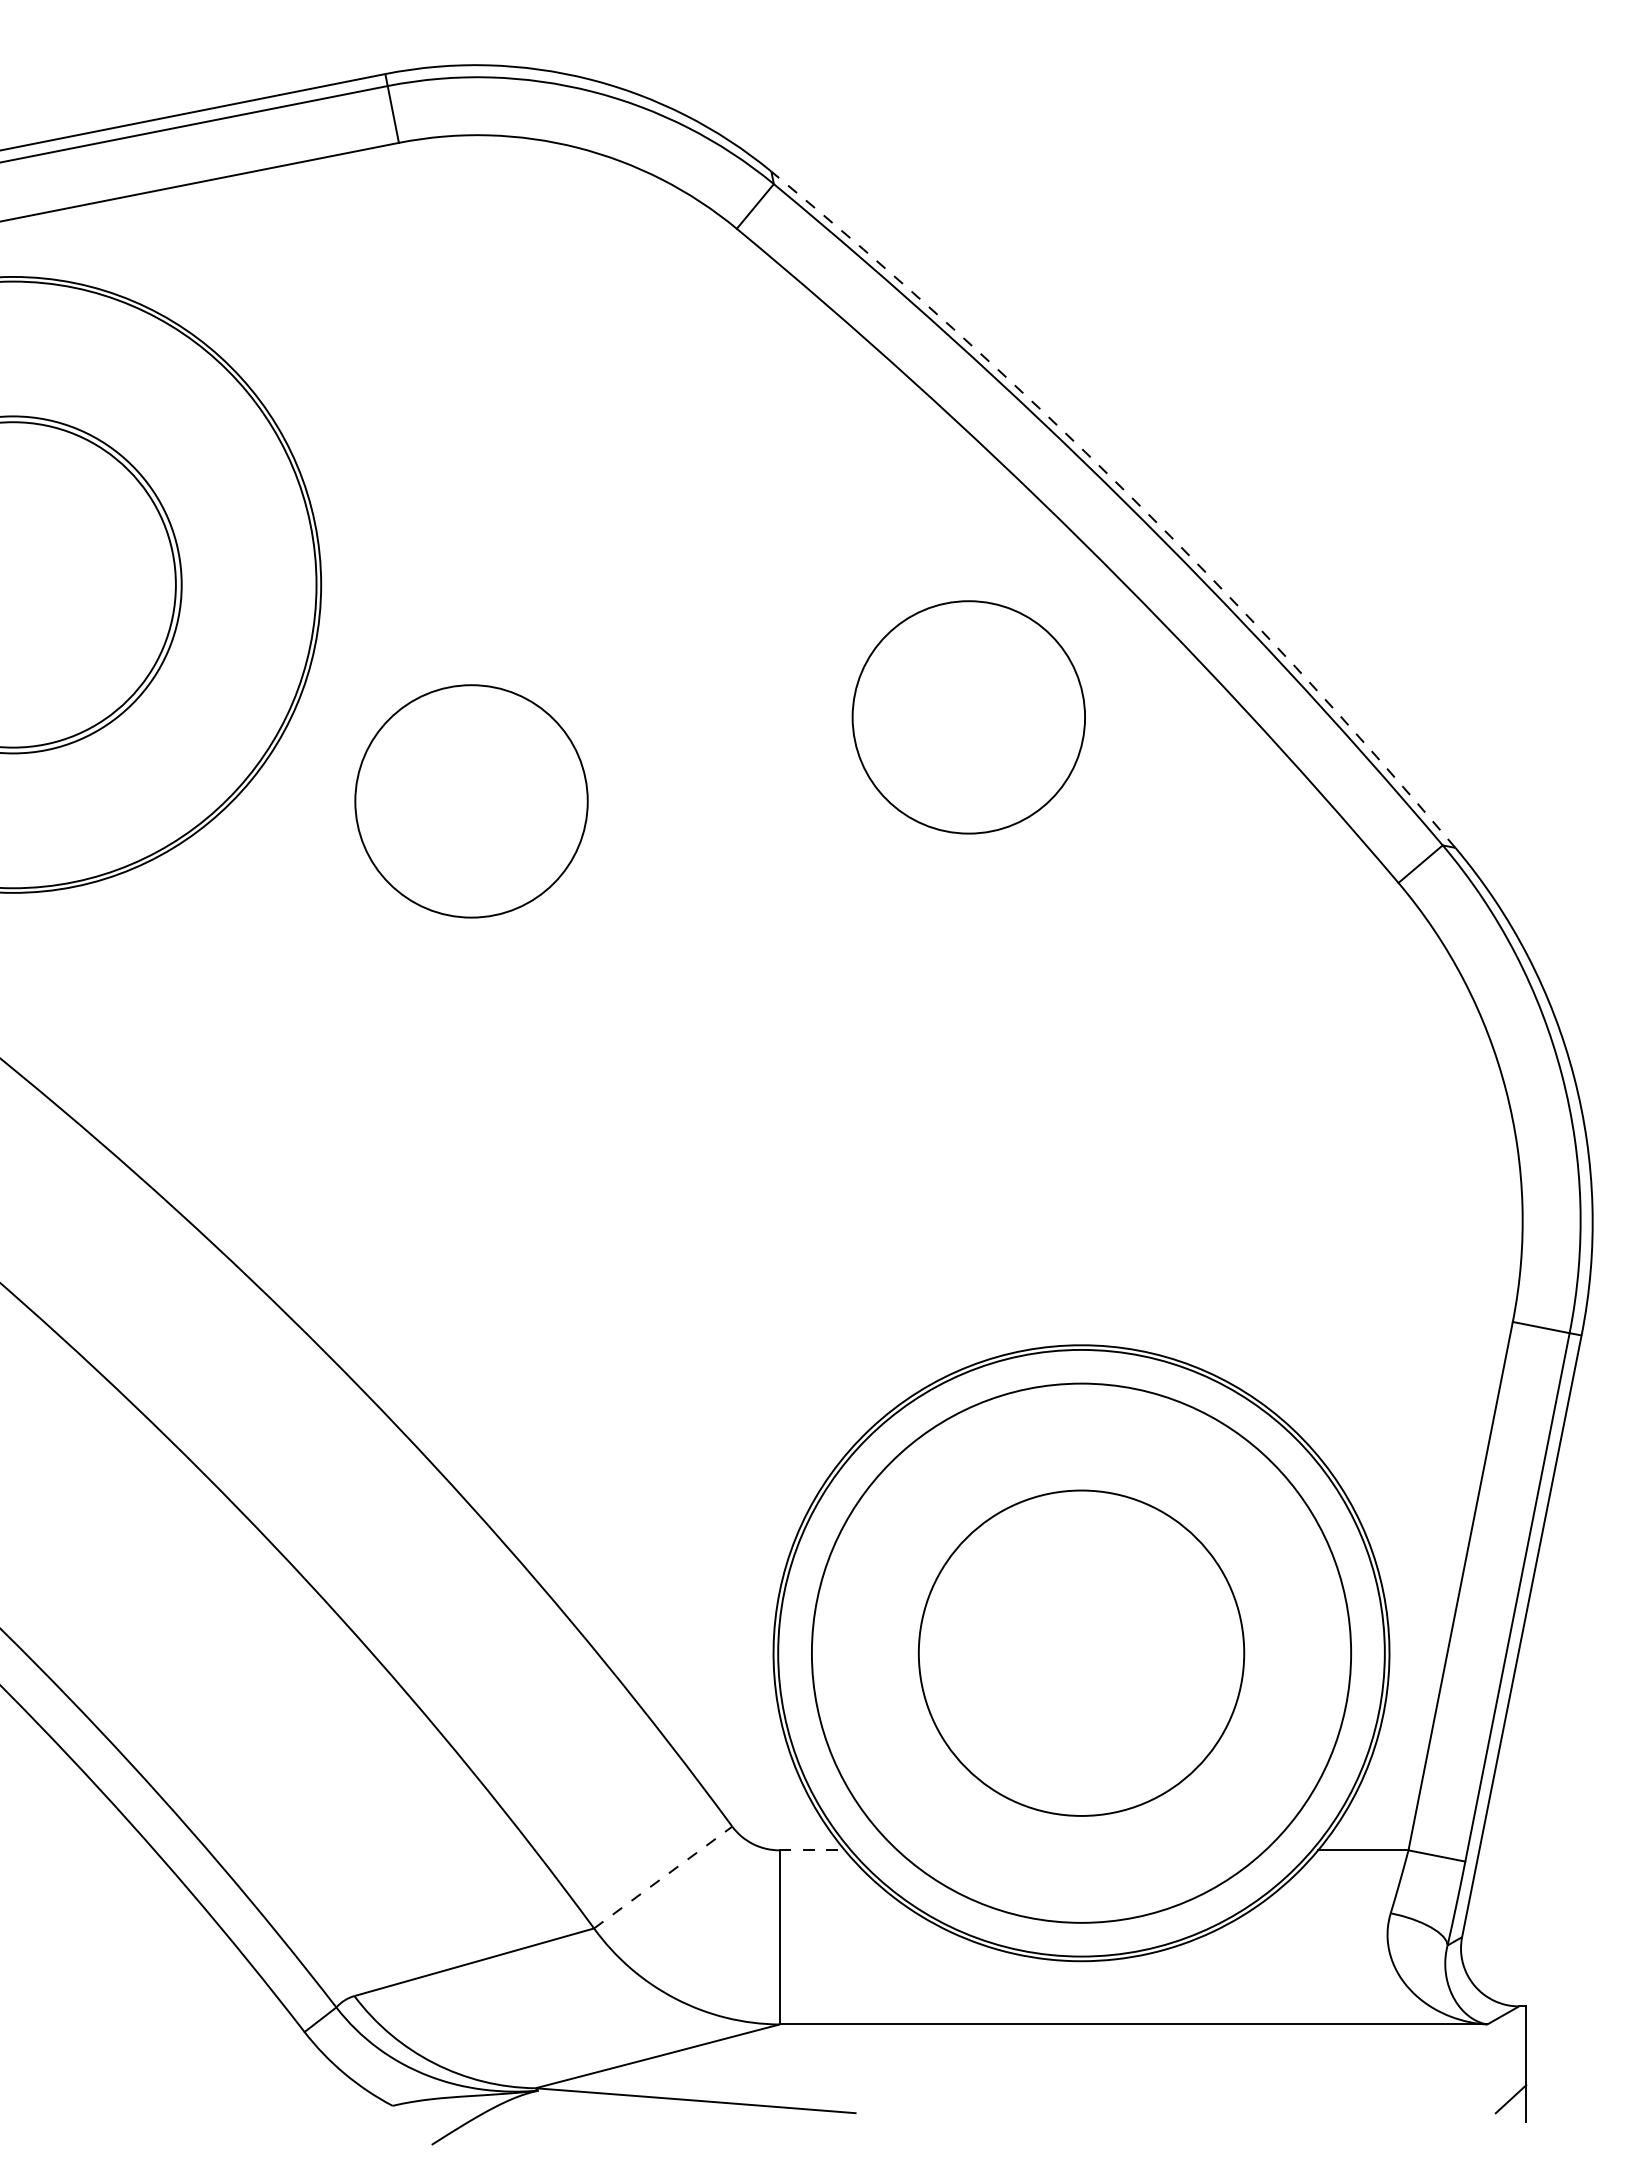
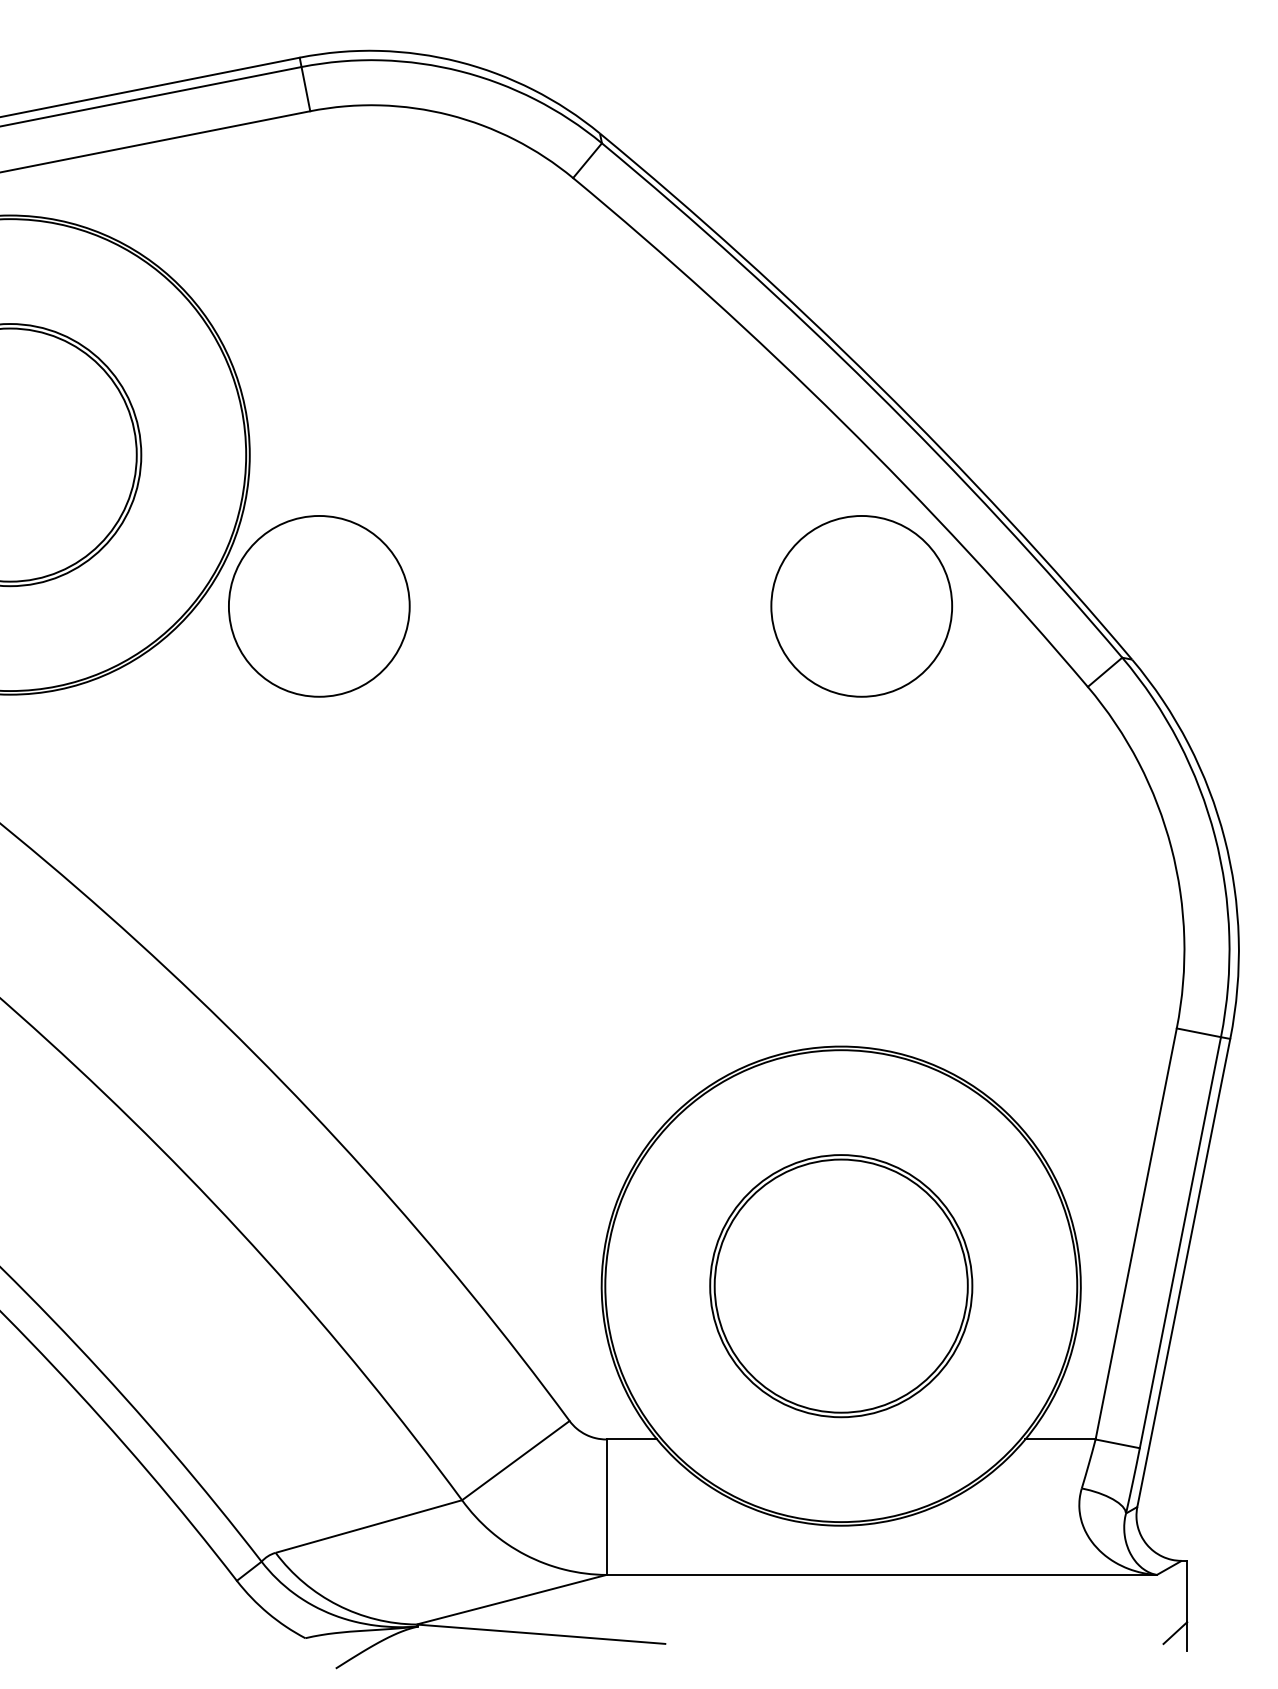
arc: (1128, 494) -> (877, 384), dashed -> solid
circle: (968, 717) -> (861, 606), moved
circle: (471, 801) -> (319, 606), moved
circle: (1081, 1652) -> (841, 1285), size x0.62
line: (812, 1850) -> (631, 1439), dashed -> solid
line: (663, 1877) -> (516, 1460), dashed -> solid

